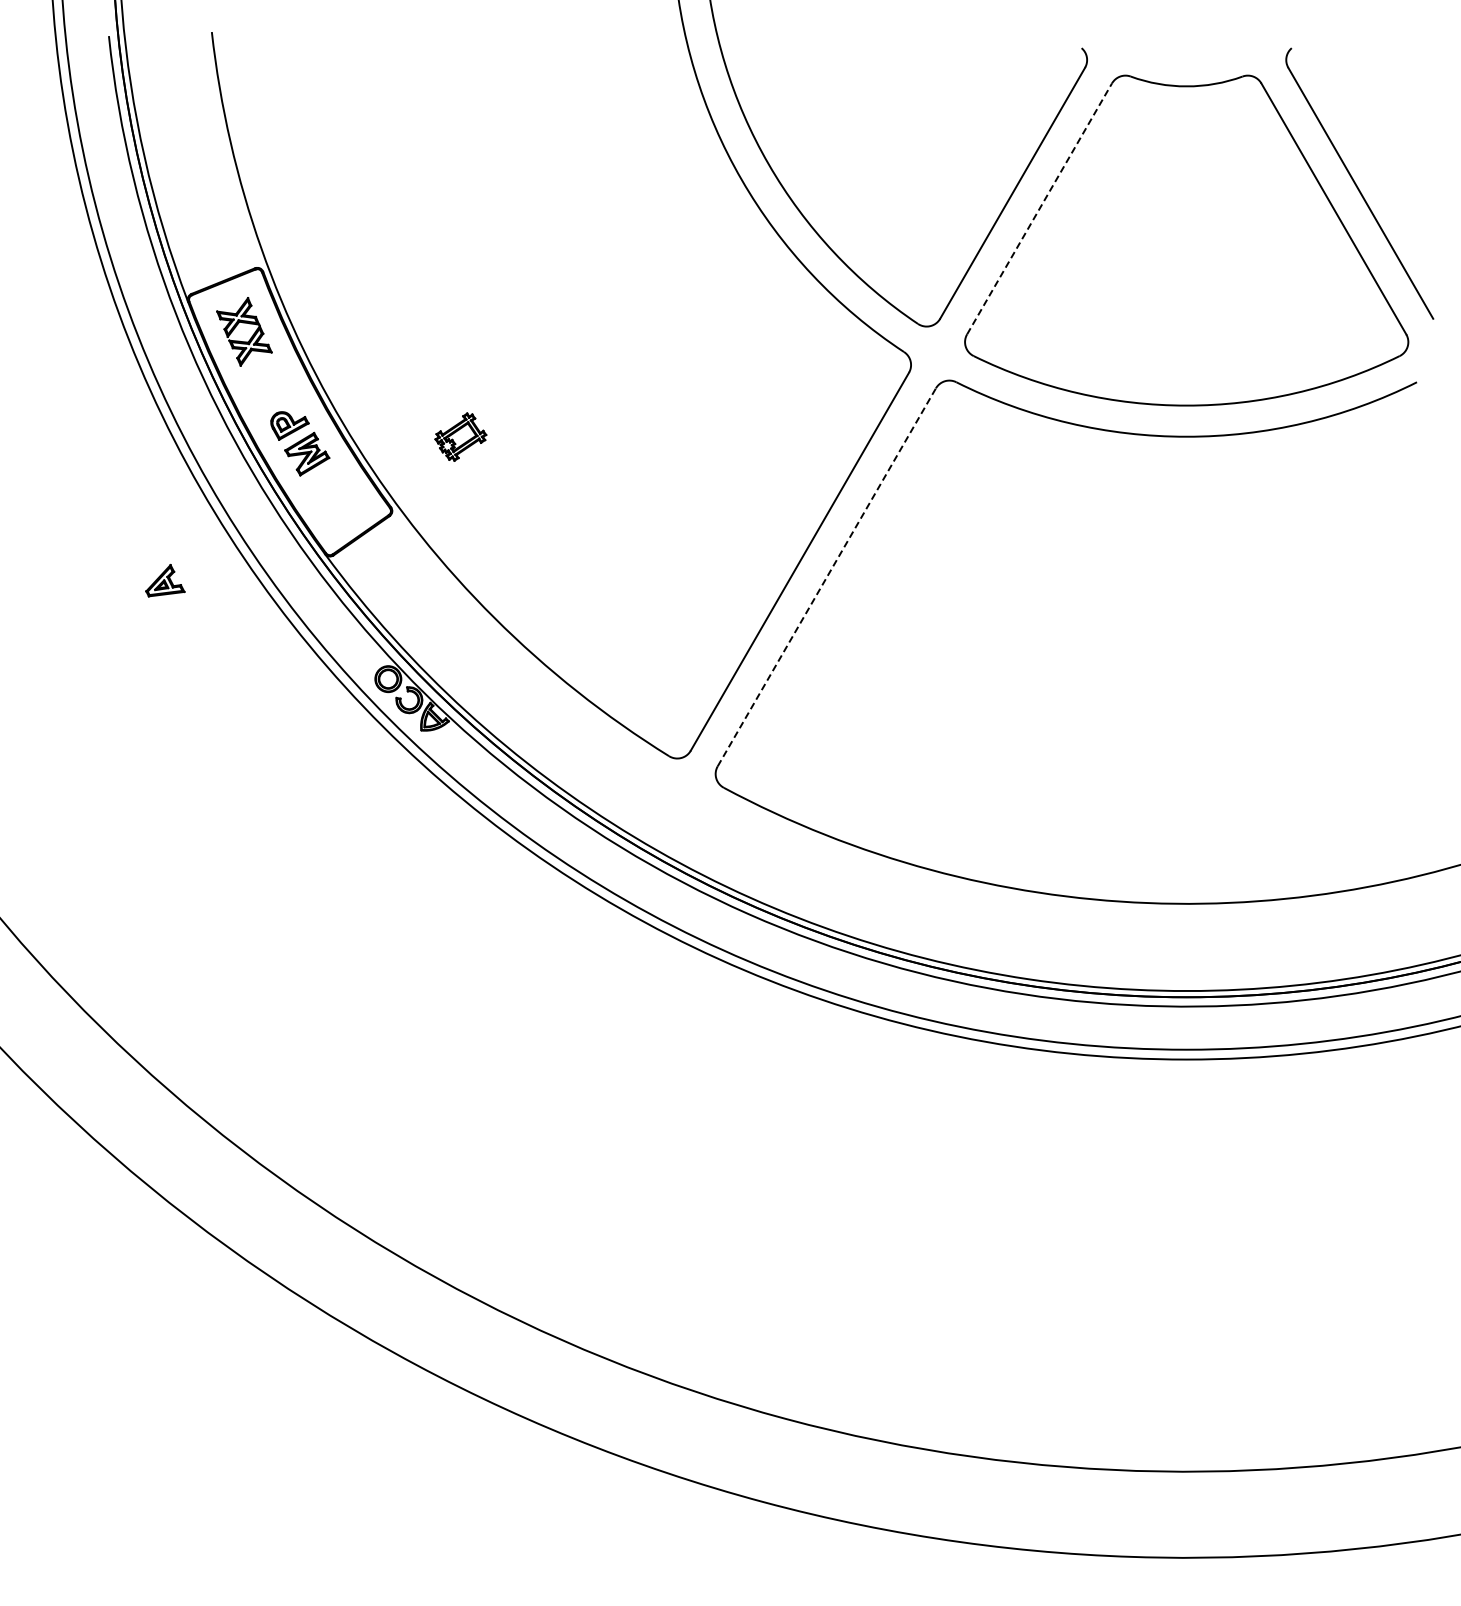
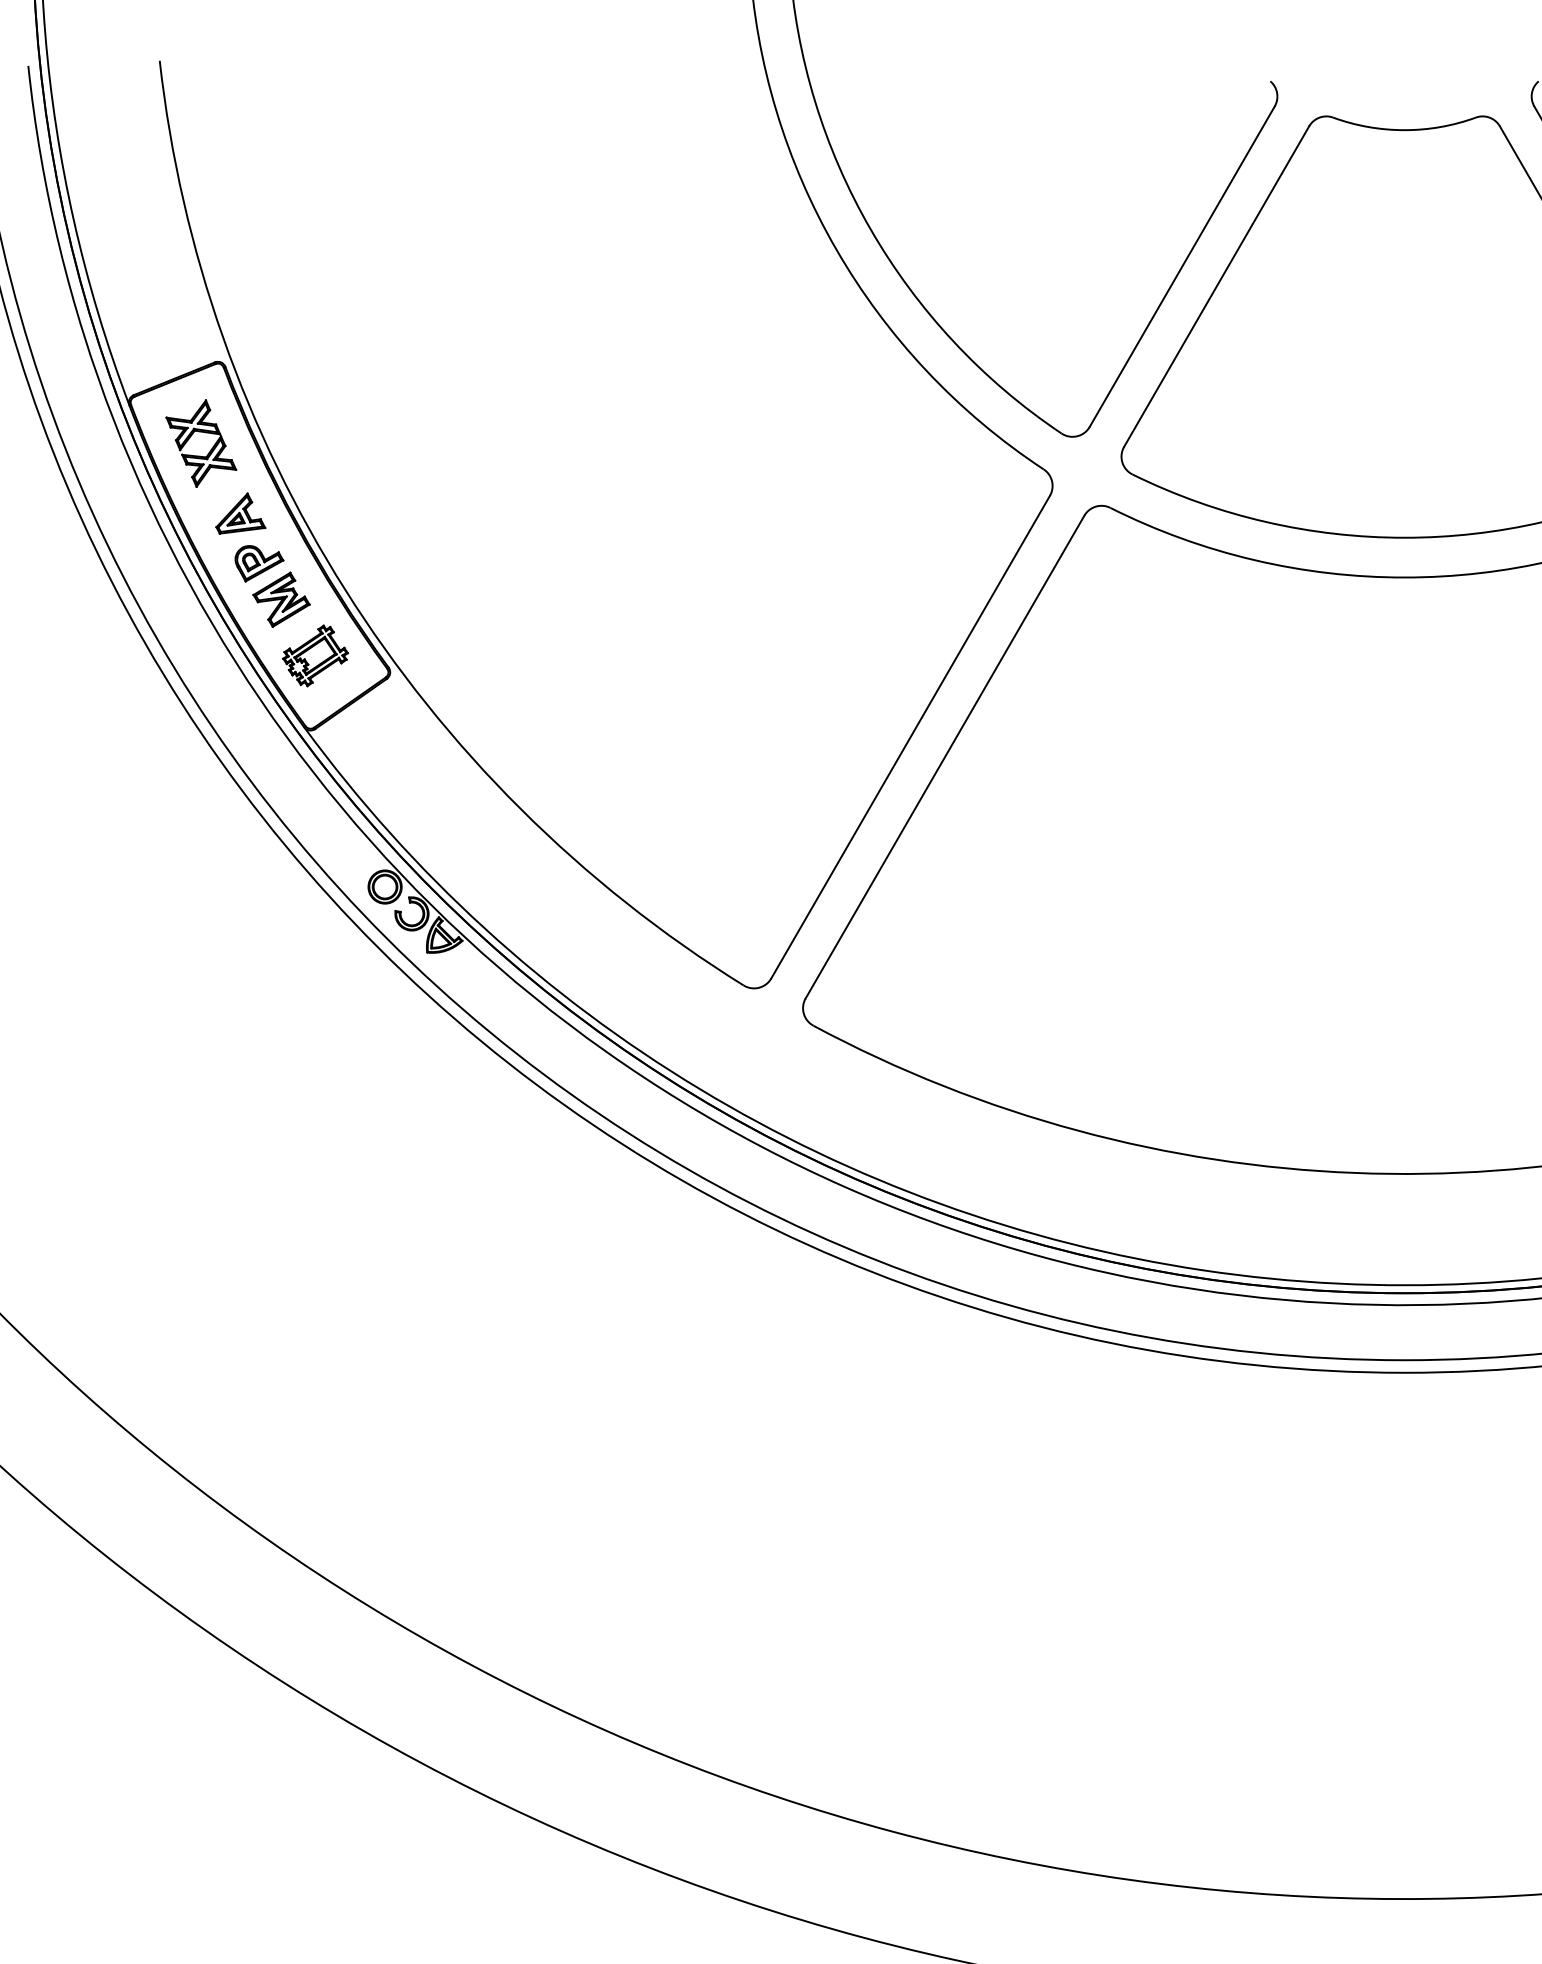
line: (1039, 208) -> (1216, 286), dashed -> solid
part: (460, 436) -> (315, 655), moved
line: (827, 576) -> (945, 755), dashed -> solid
part: (165, 580) -> (241, 513), moved

